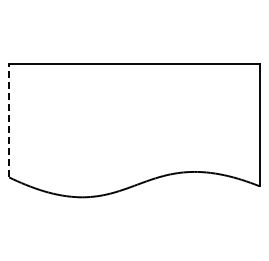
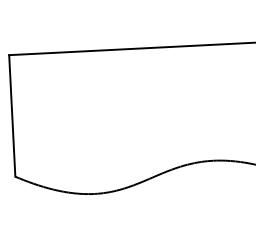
line: (9, 120) -> (12, 115), dashed -> solid

